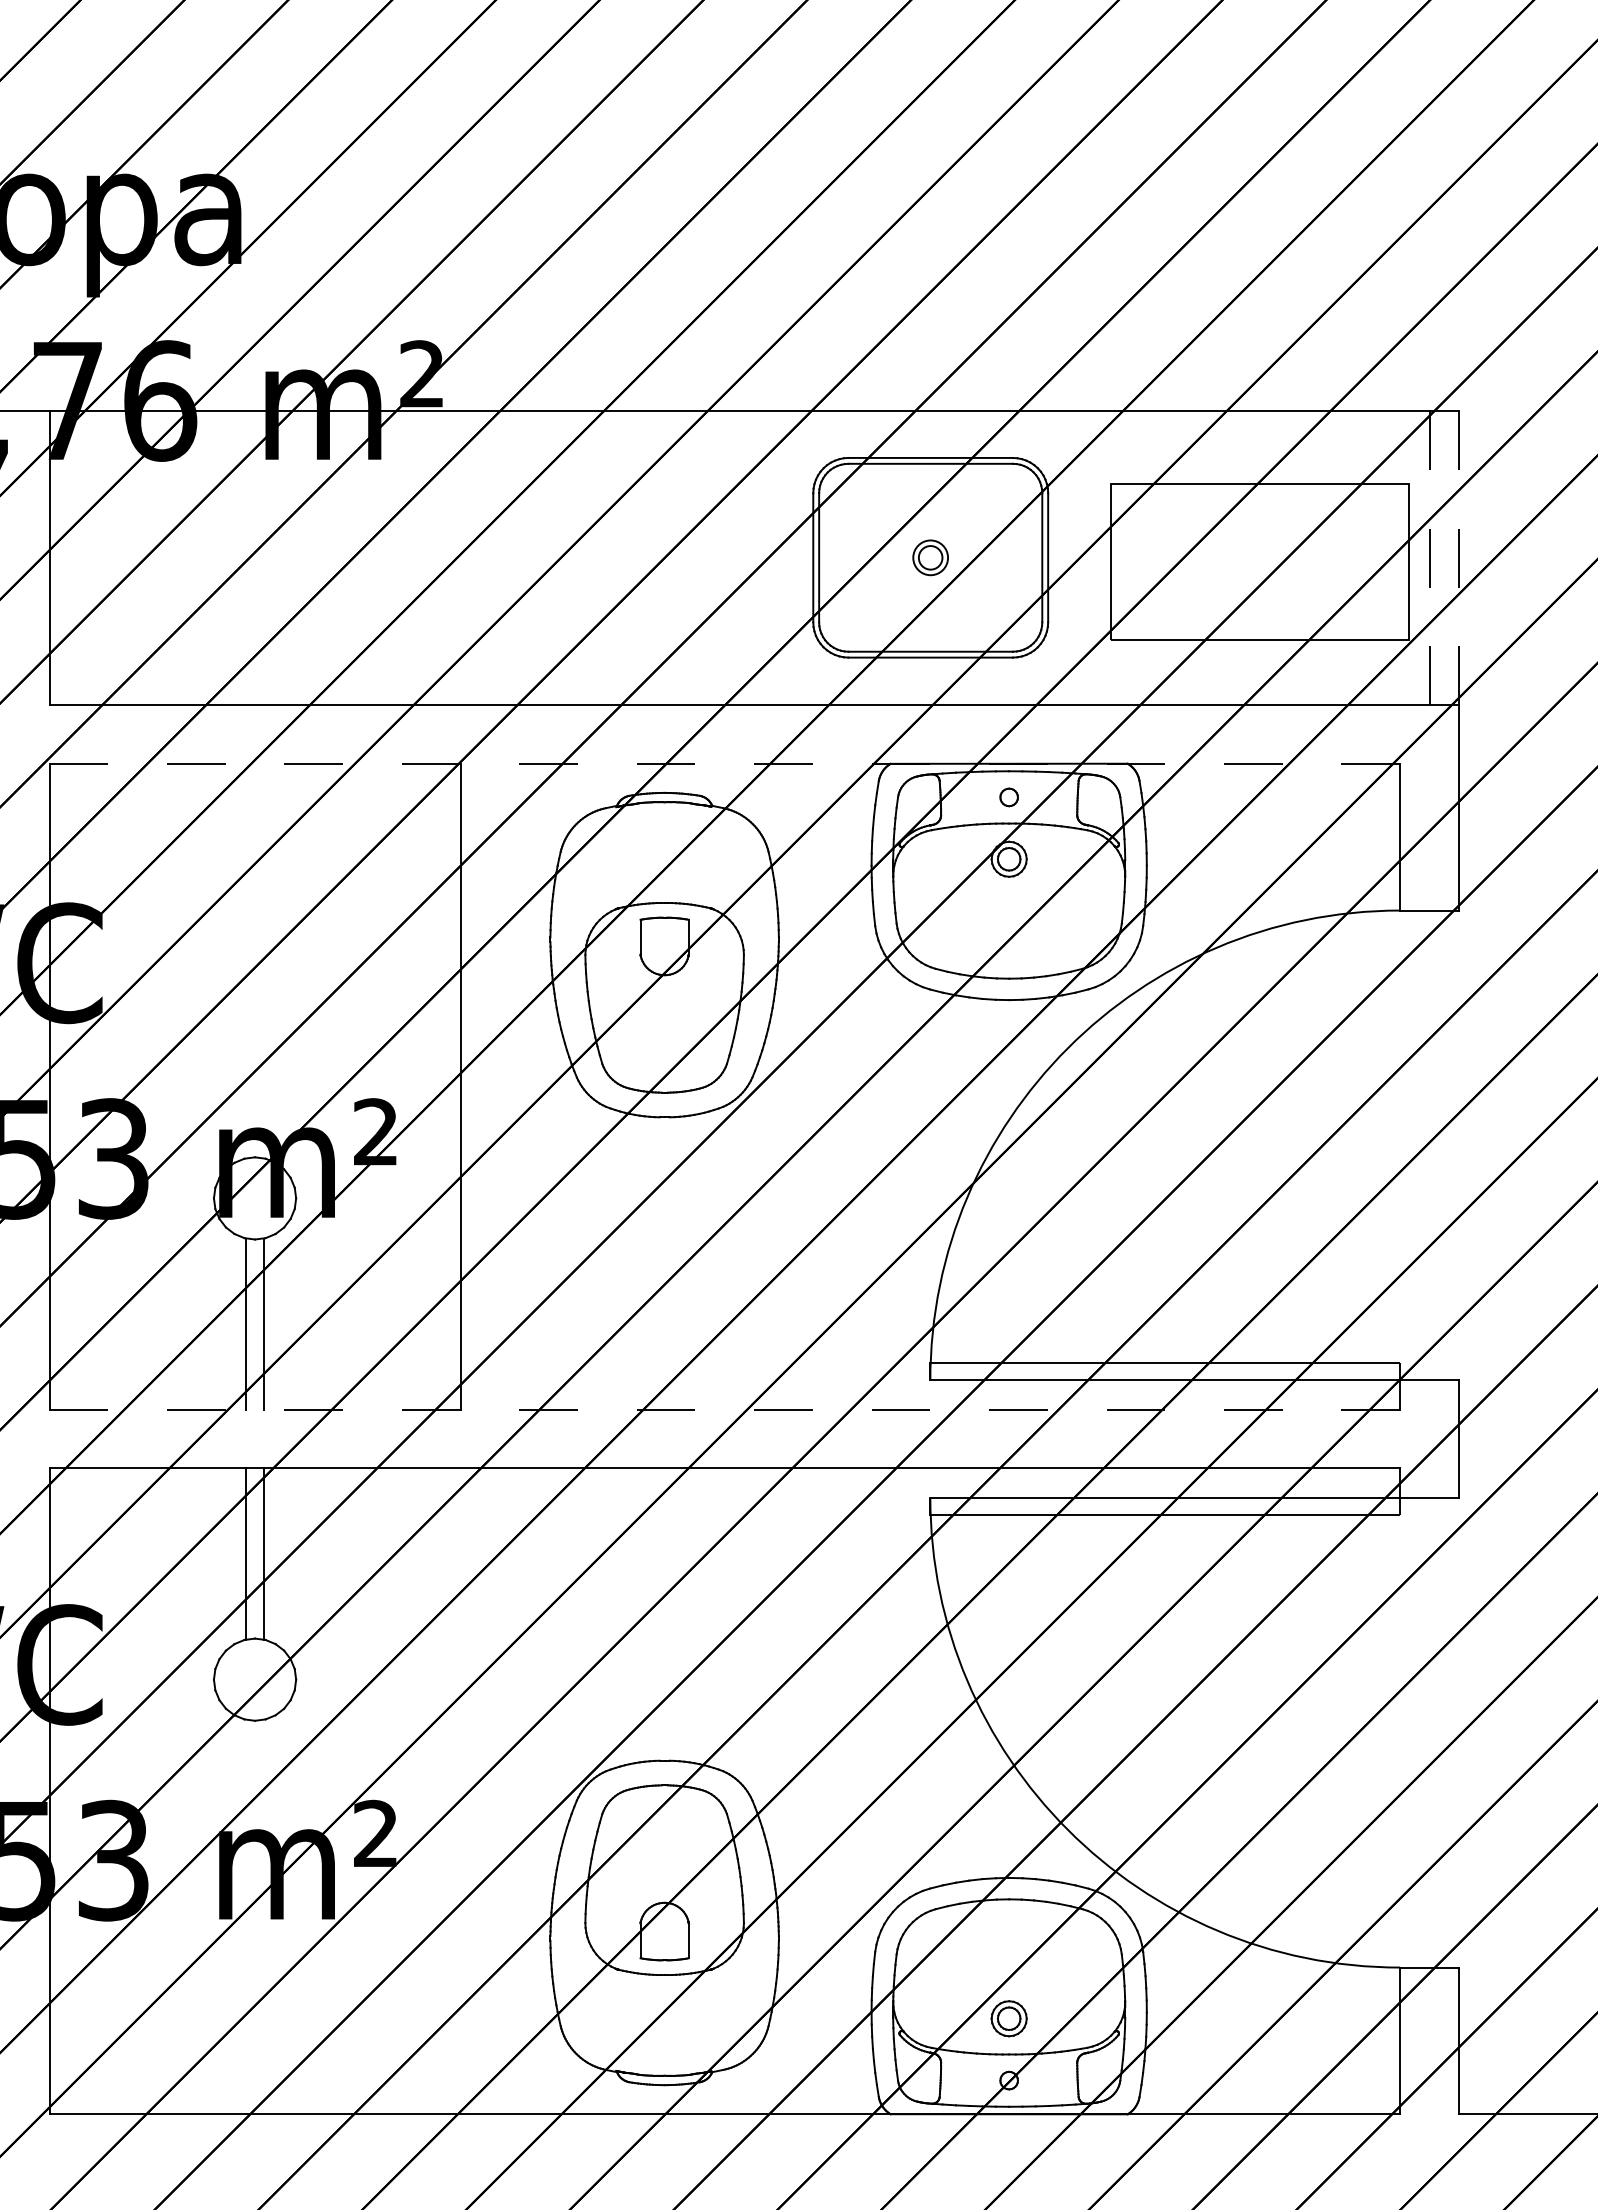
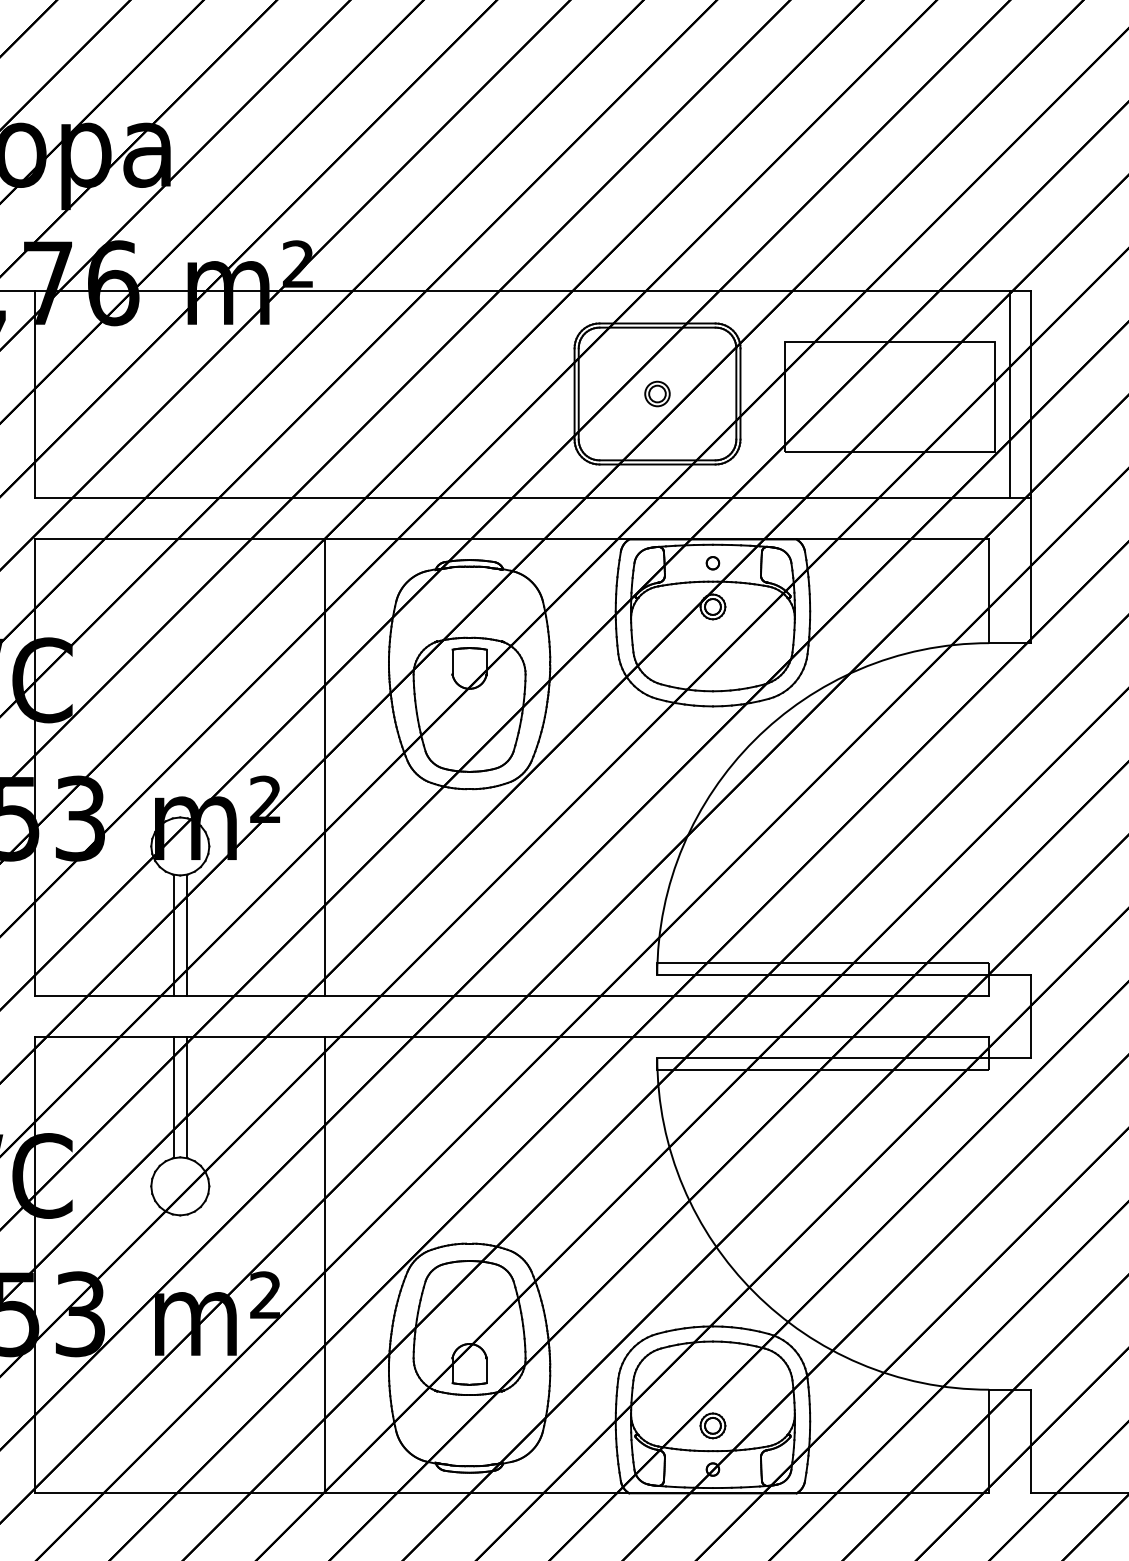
line: (1429, 558) -> (1009, 394), dashed -> solid
line: (1458, 558) -> (1030, 394), dashed -> solid
line: (725, 763) -> (512, 539), dashed -> solid
line: (725, 1409) -> (512, 995), dashed -> solid
line: (460, 1791) -> (325, 1265), added

